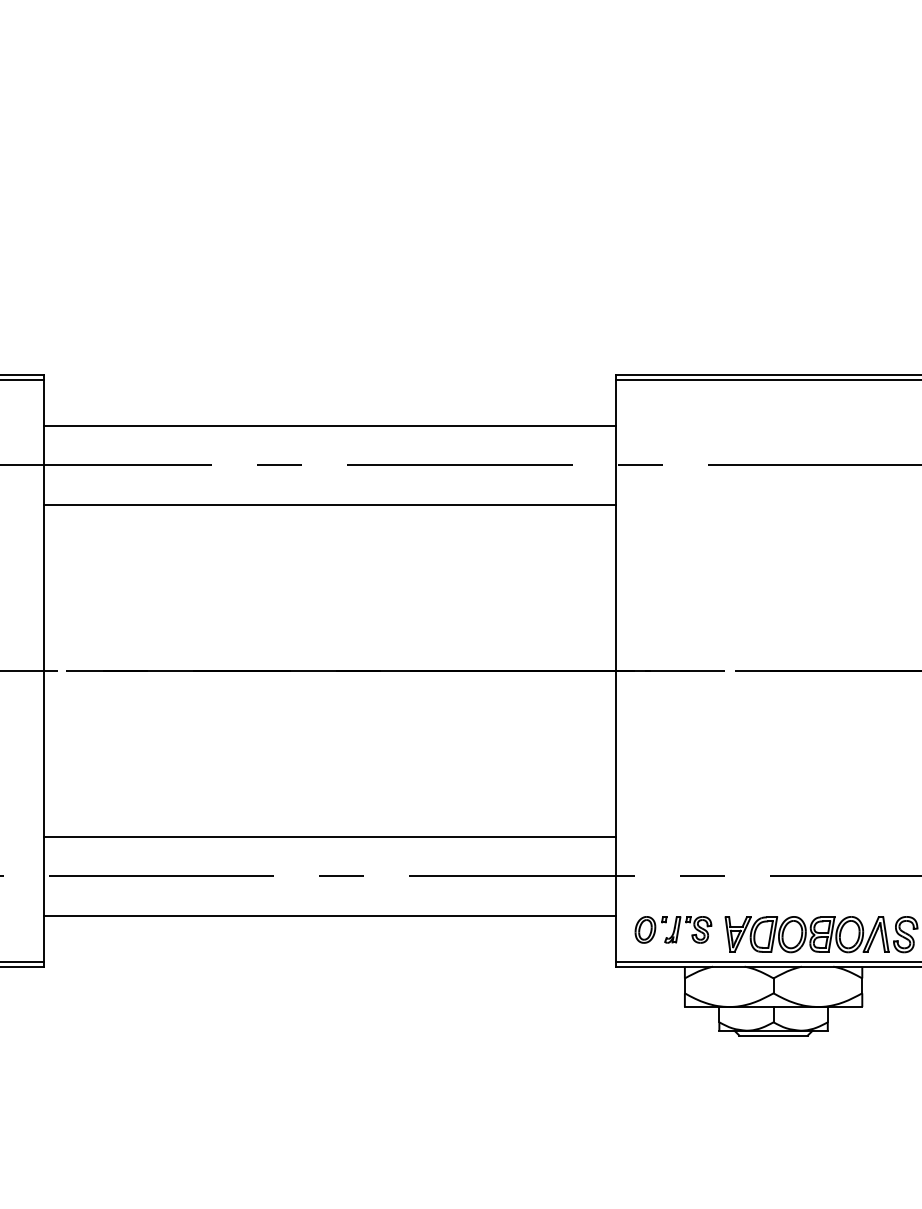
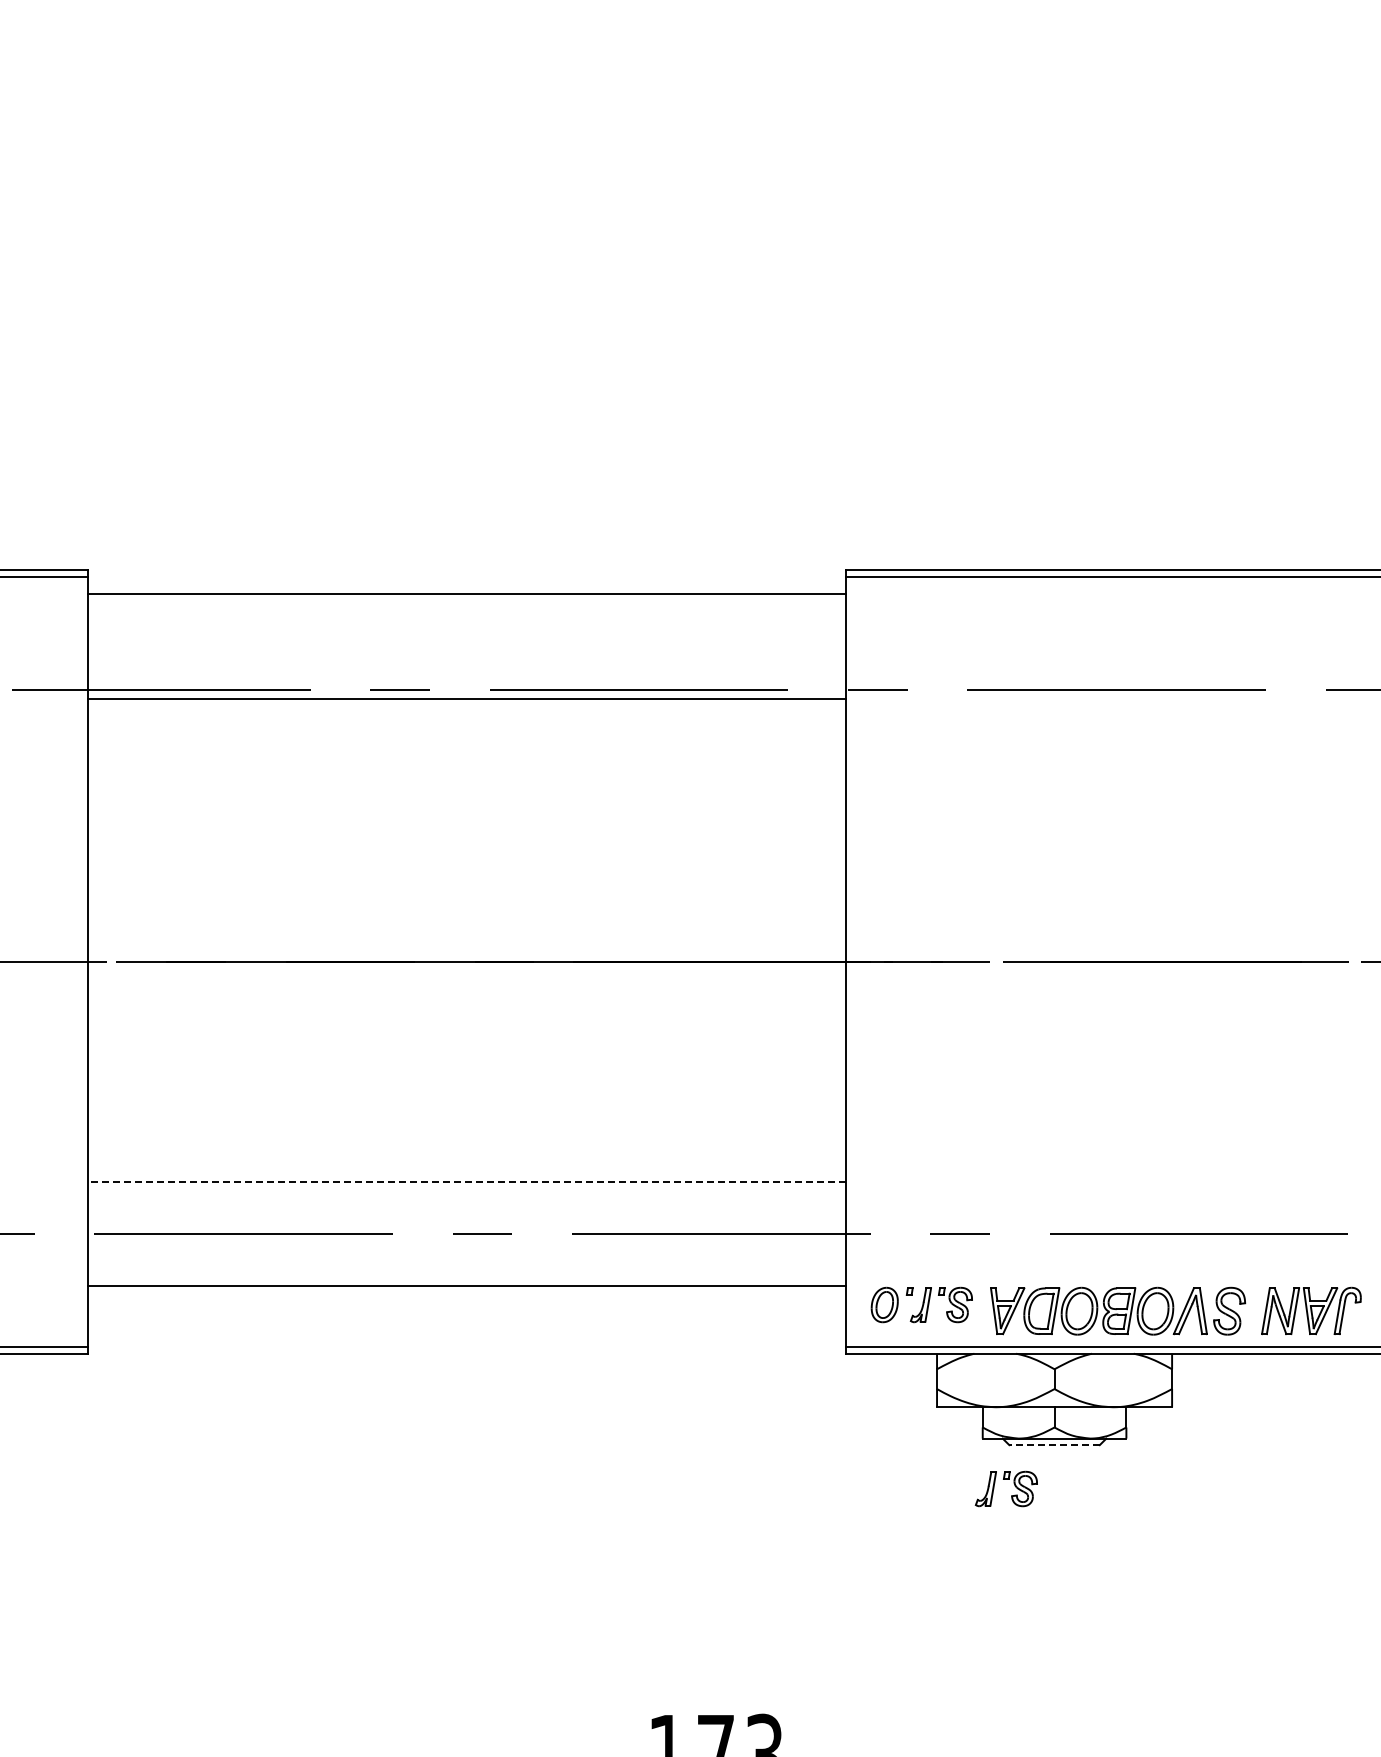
line: (329, 426) -> (466, 594), moved
line: (329, 504) -> (466, 698), moved
line: (329, 836) -> (466, 1181), solid -> dashed
line: (773, 1035) -> (1054, 1445), solid -> dashed
part: (736, 1061) -> (1005, 1479), added

